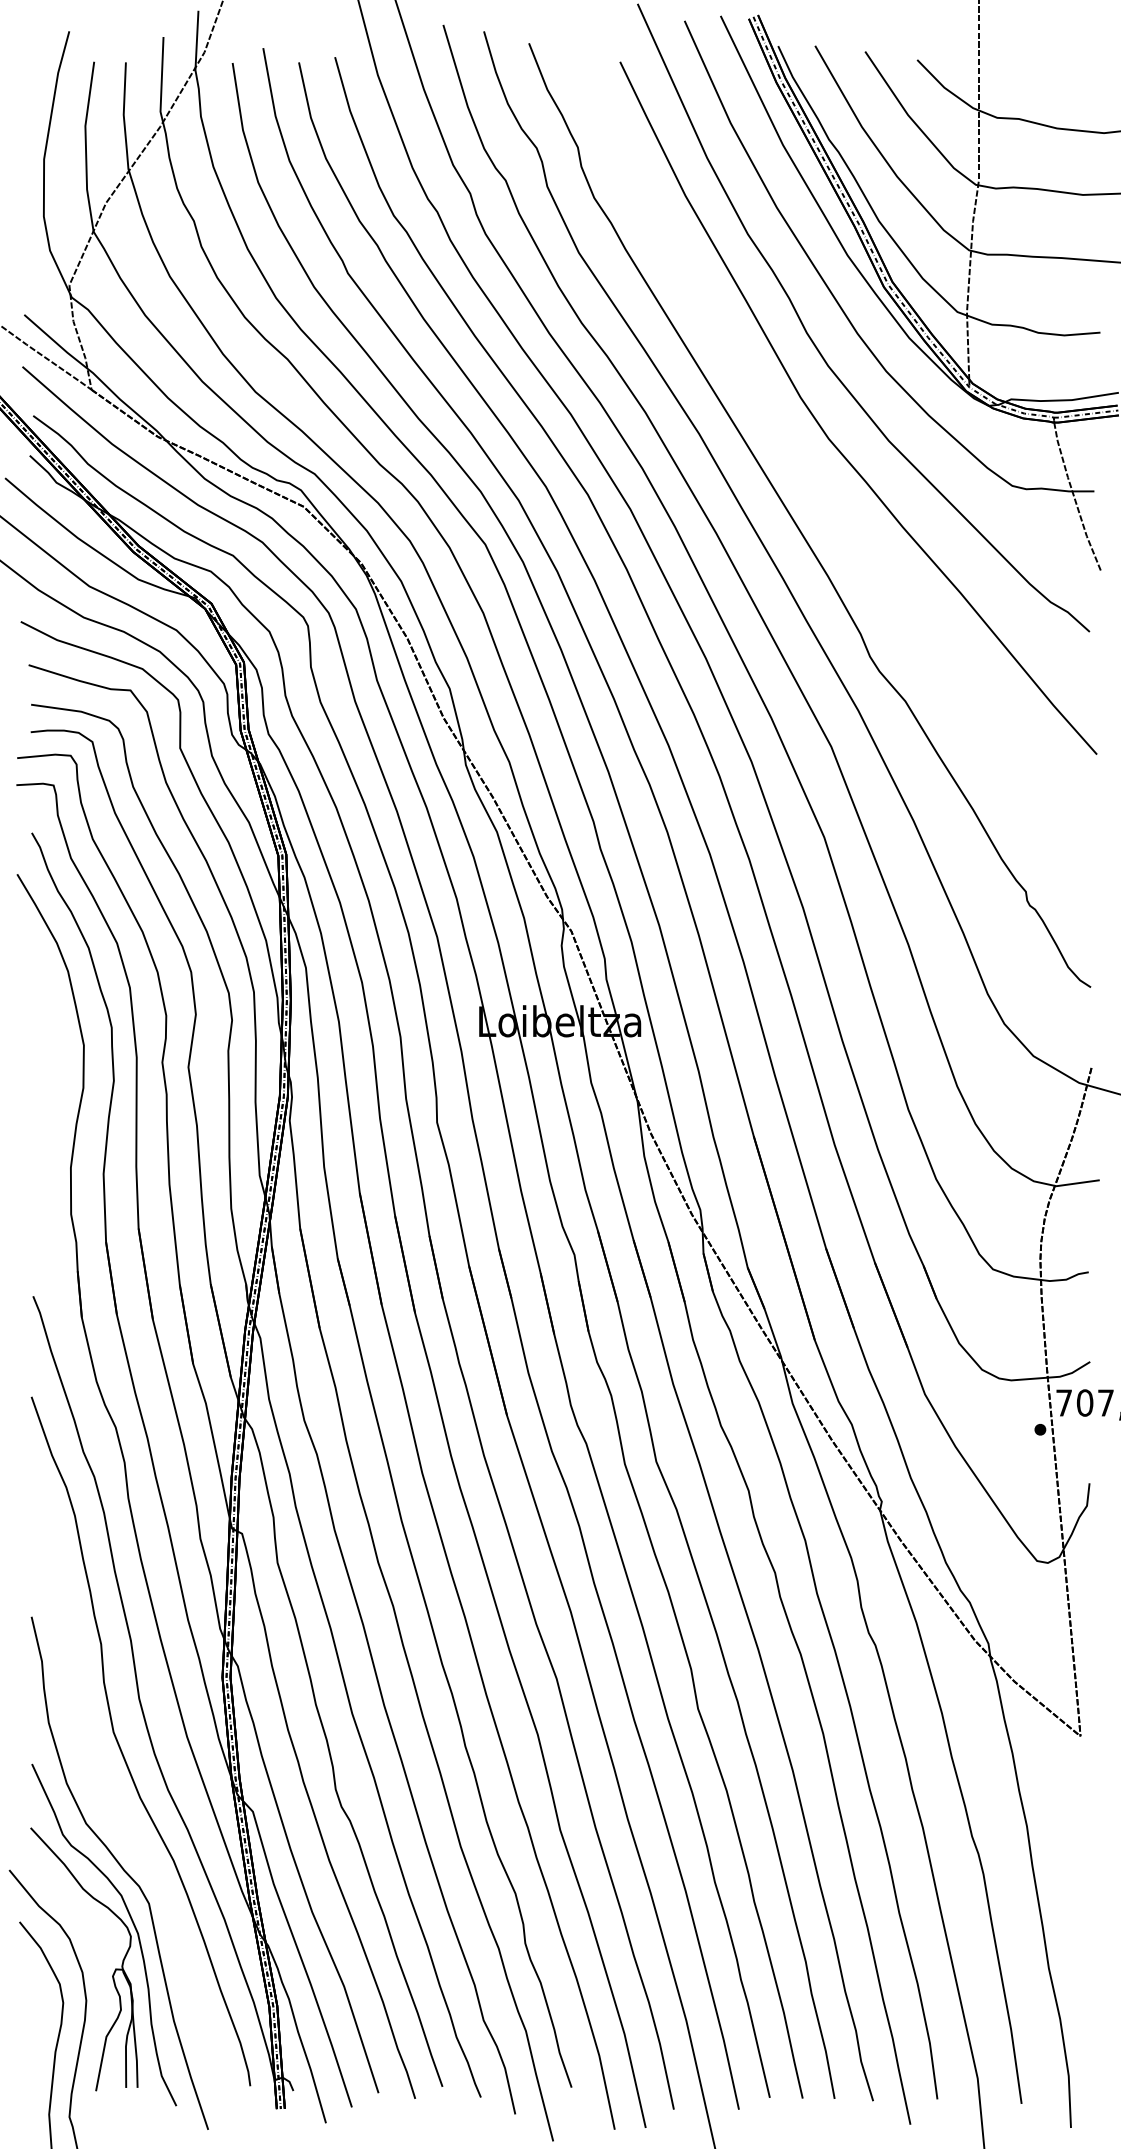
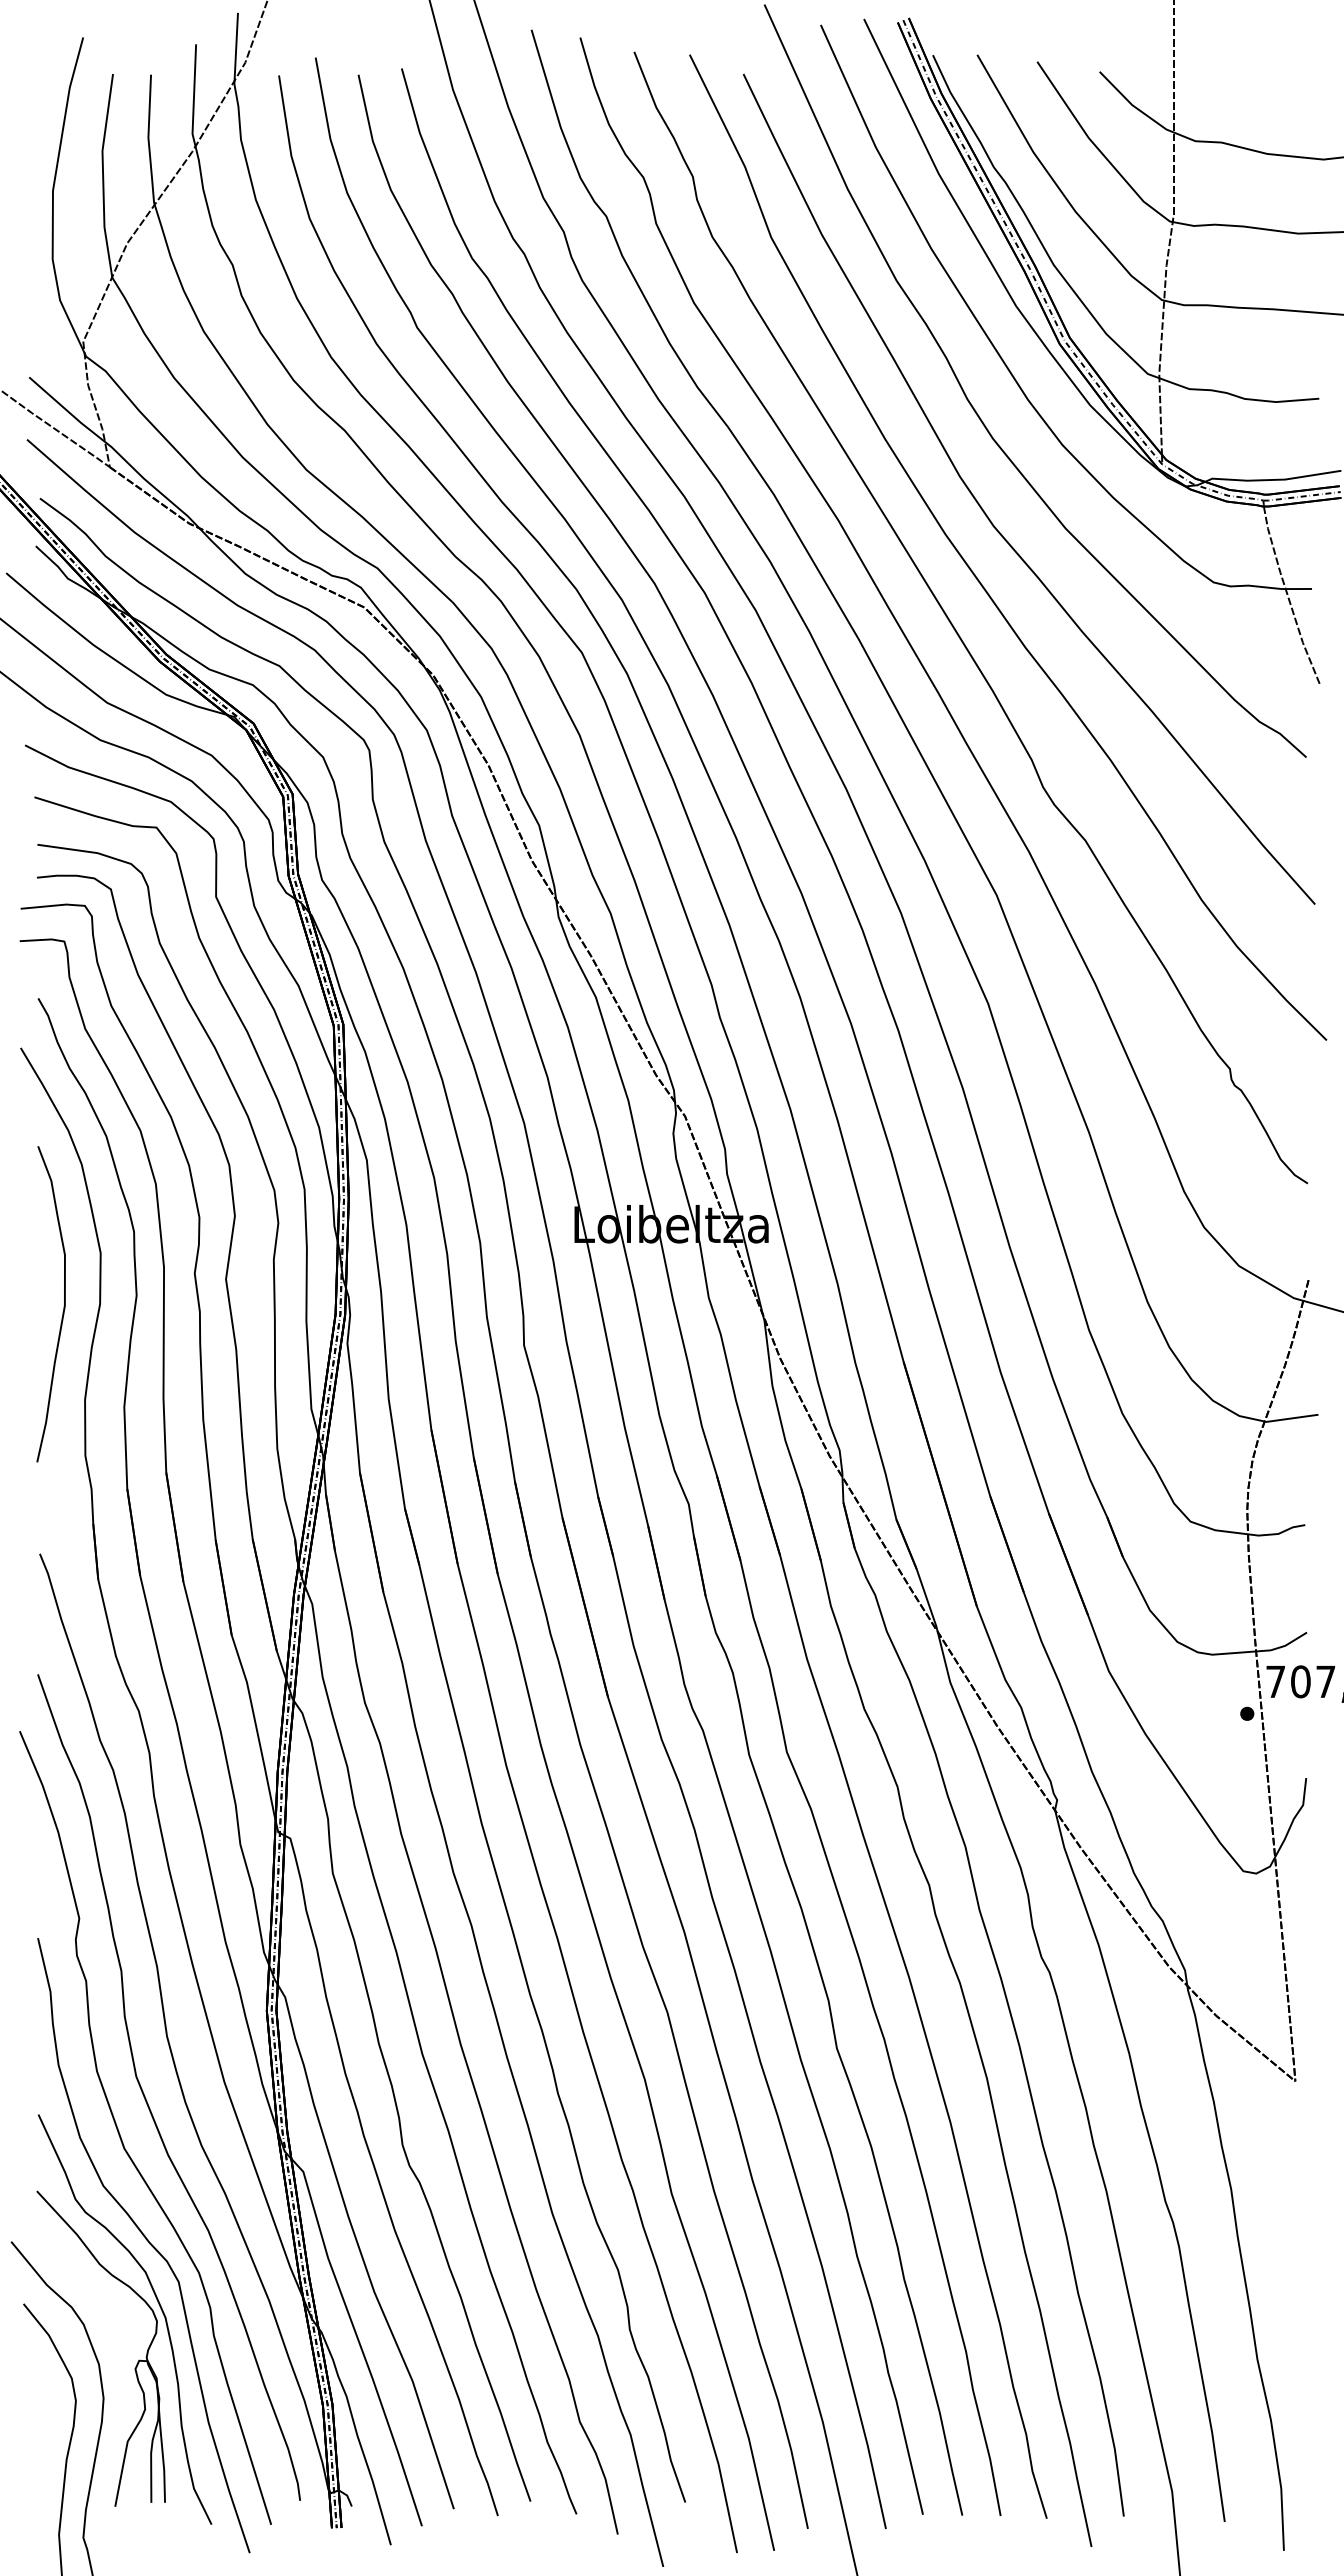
curve: (812, 476) -> (973, 571), added
curve: (52, 1089) -> (63, 1306), added
curve: (101, 1782) -> (121, 2136), added

